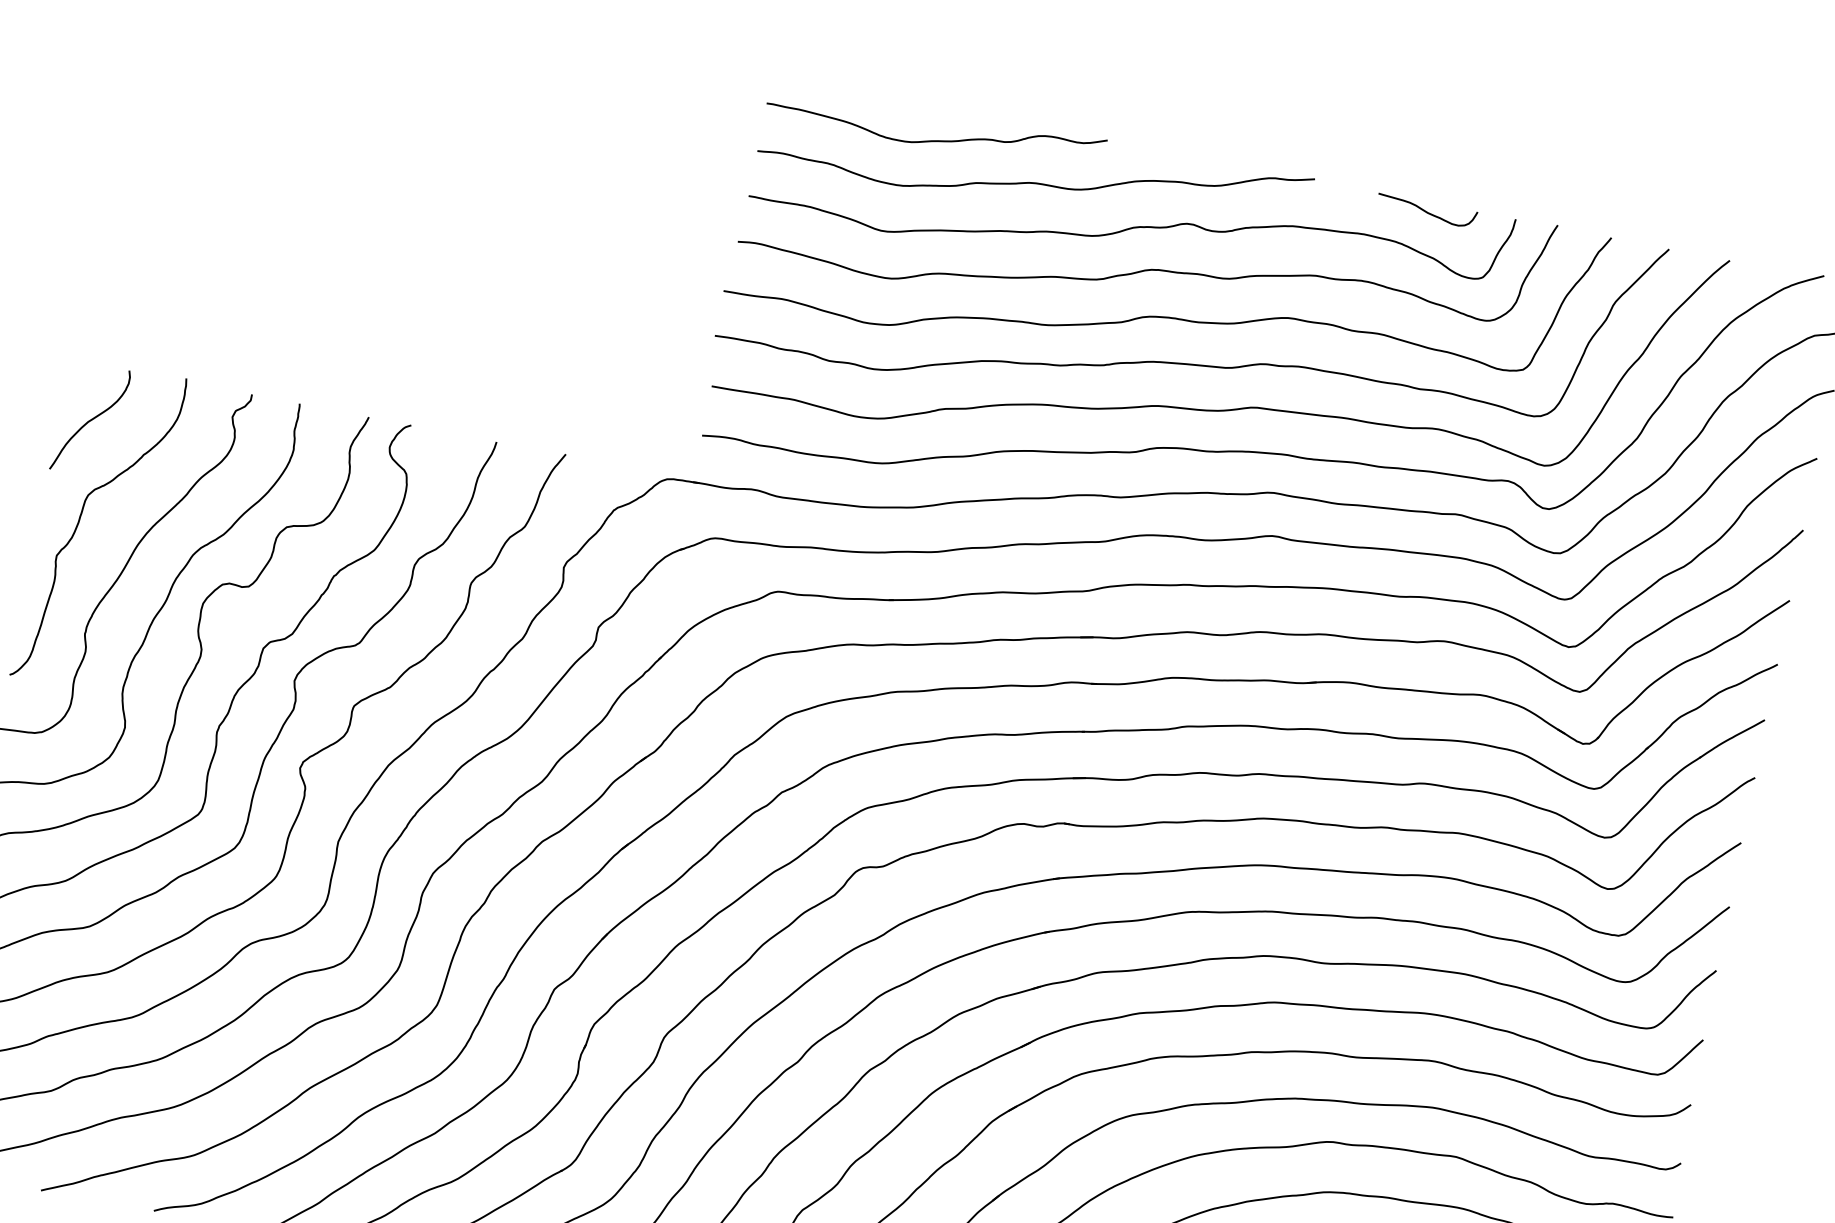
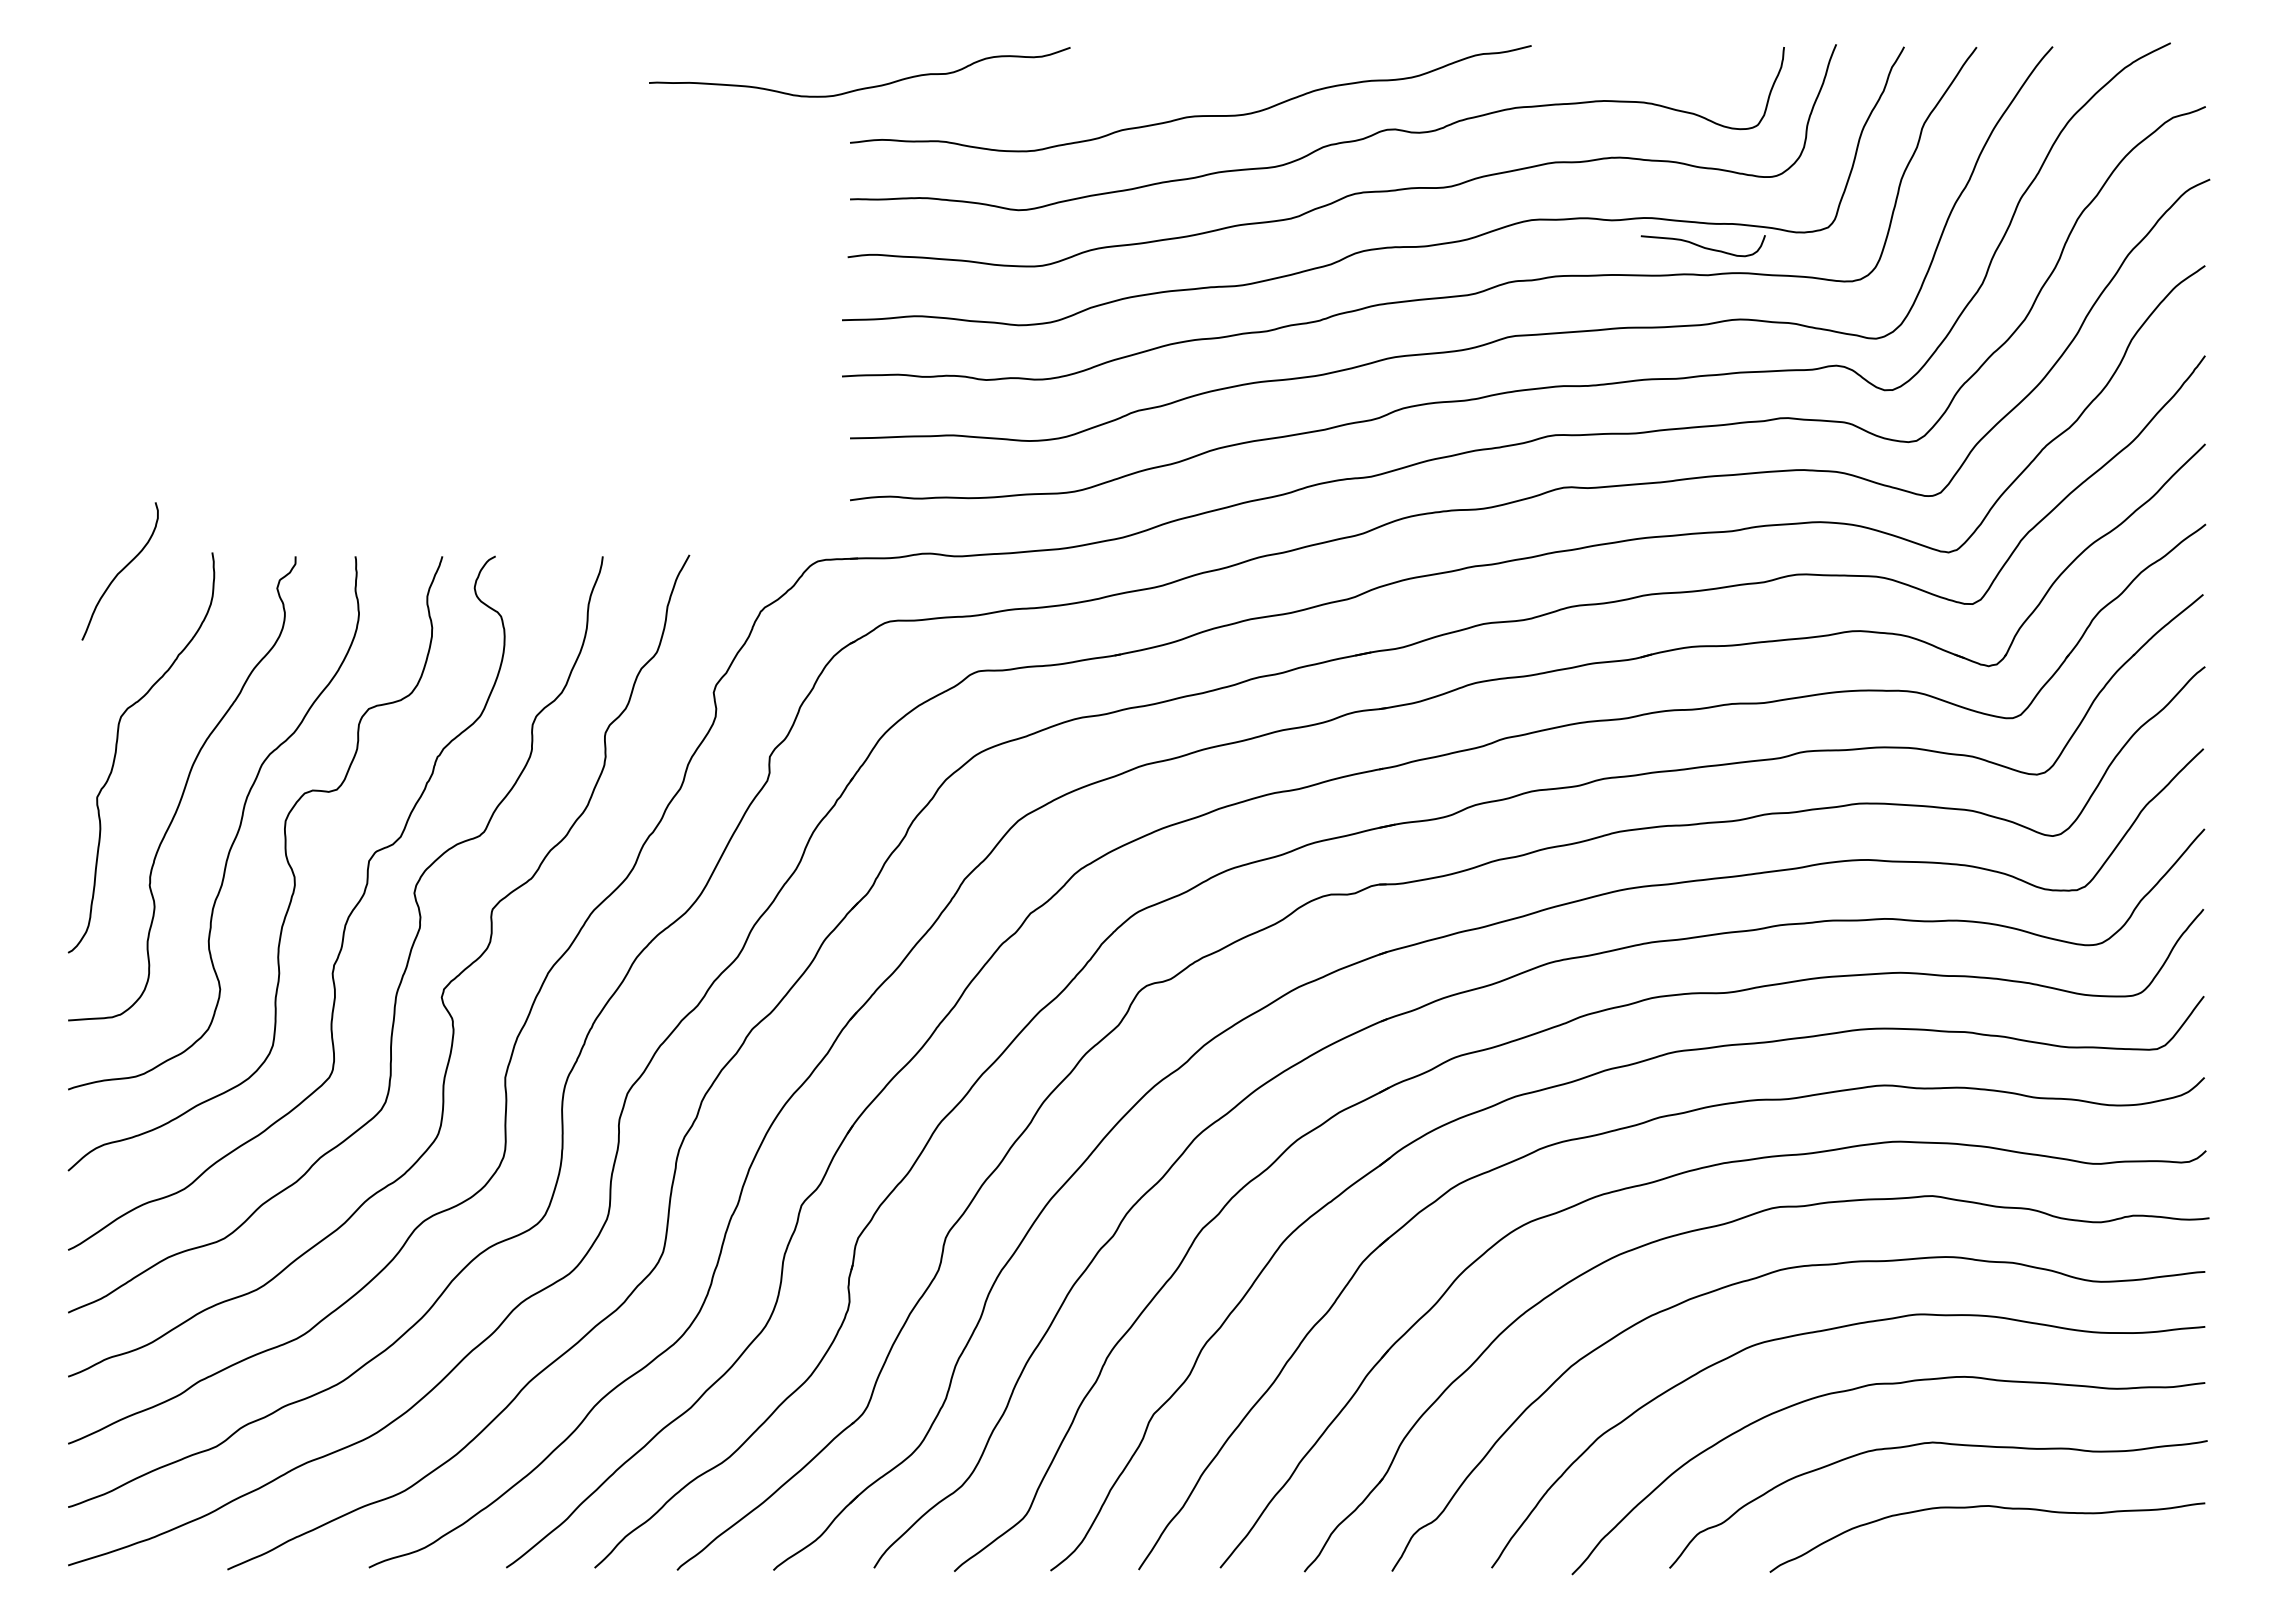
curve: (936, 140) -> (863, 87), moved
curve: (1426, 211) -> (1702, 246), moved
curve: (90, 420) -> (119, 571), moved

